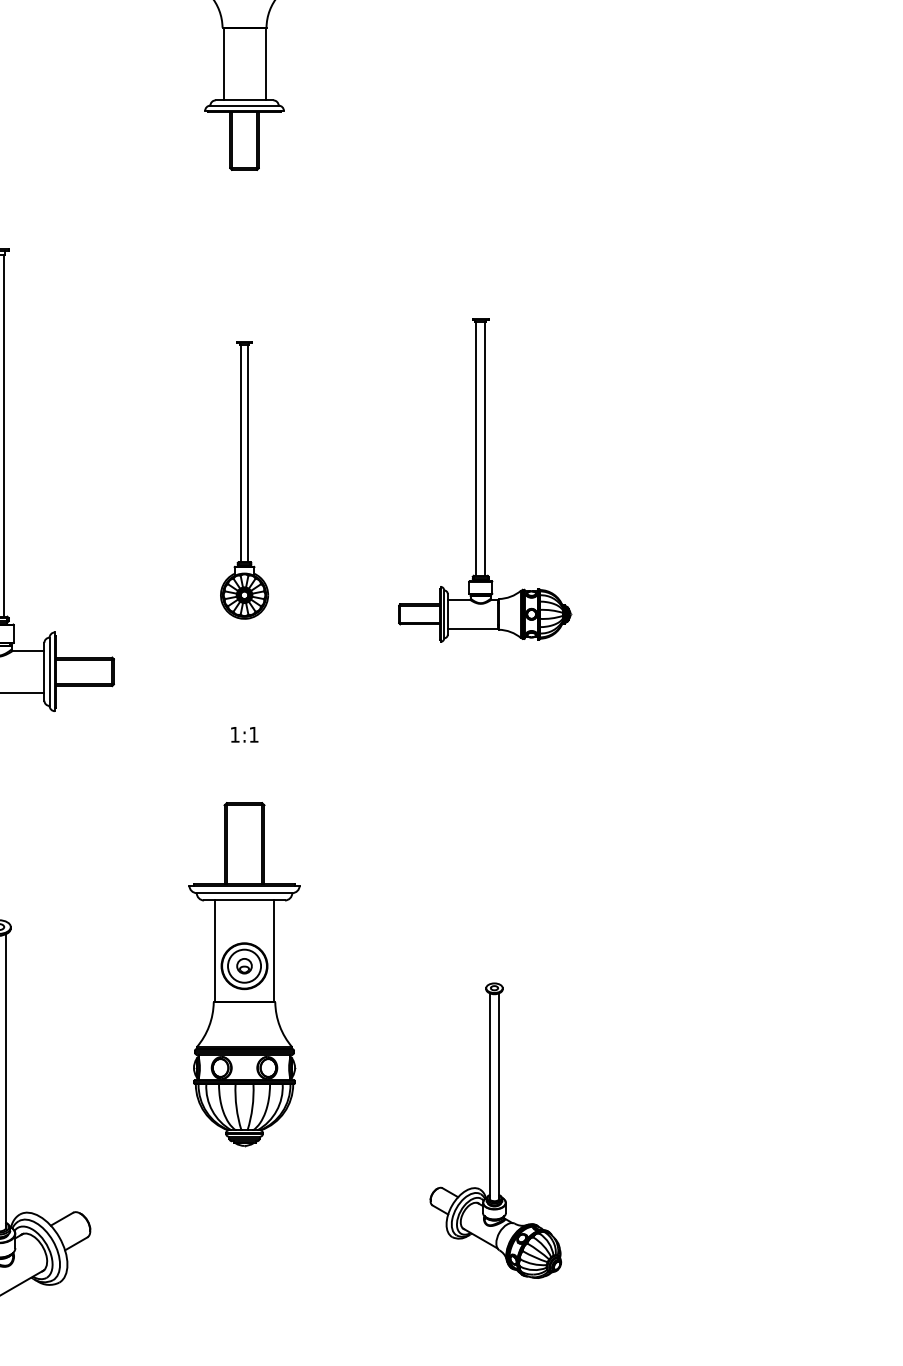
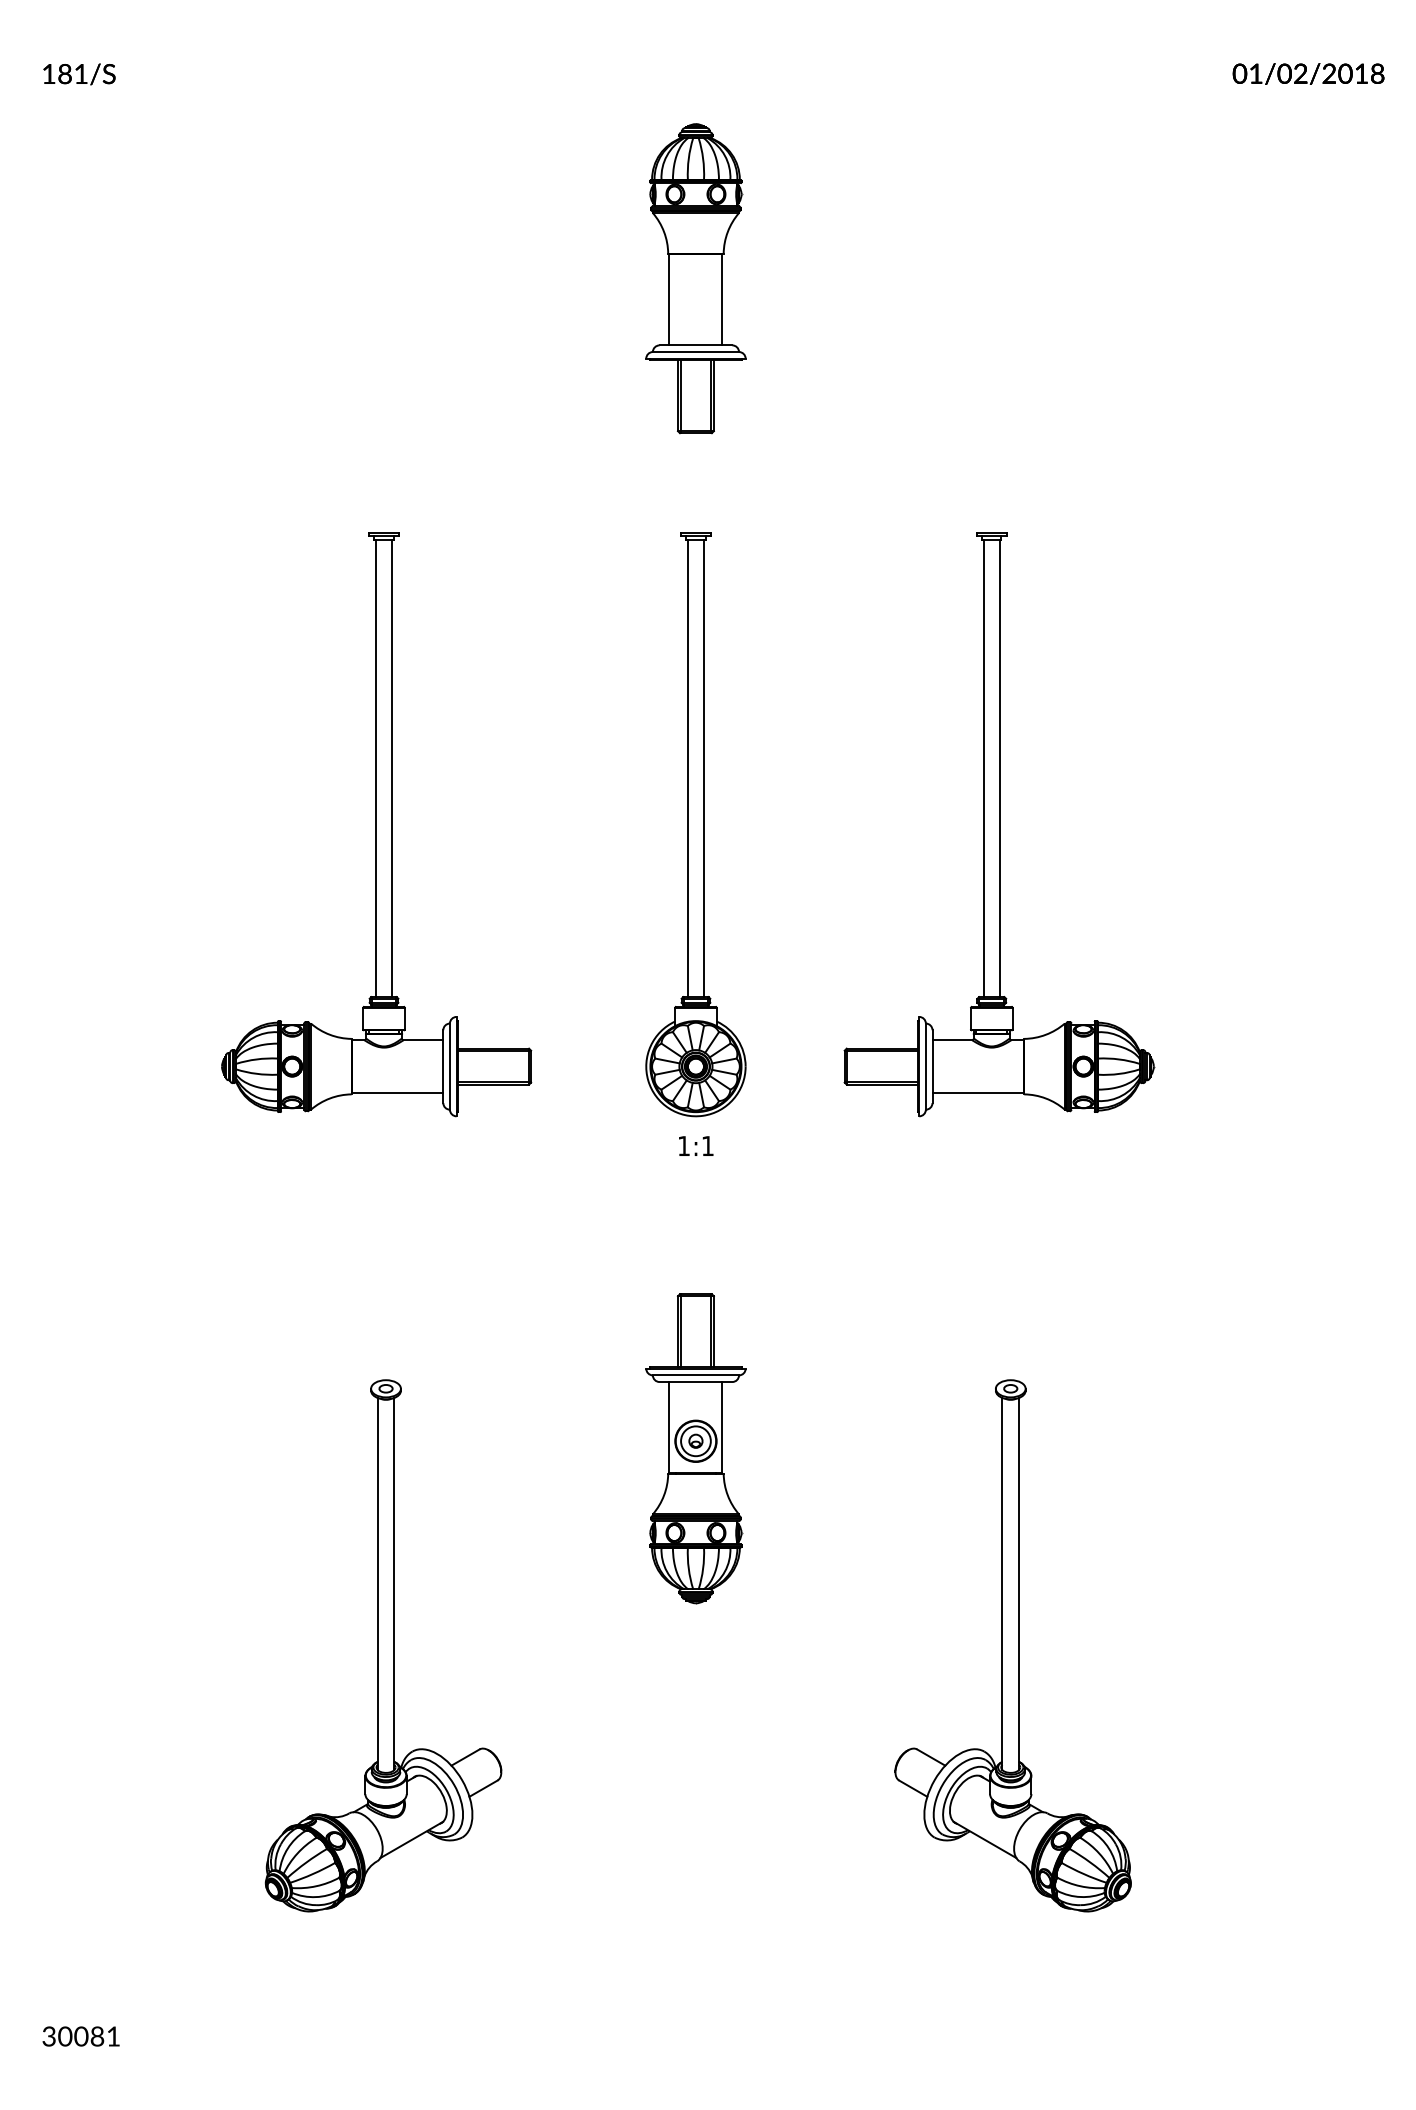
part: (244, 479) -> (695, 824), size x1.67
part: (485, 479) -> (999, 824), size x1.43
part: (244, 974) -> (695, 1448), size x0.71
part: (495, 1130) -> (1012, 1645), size x1.43

